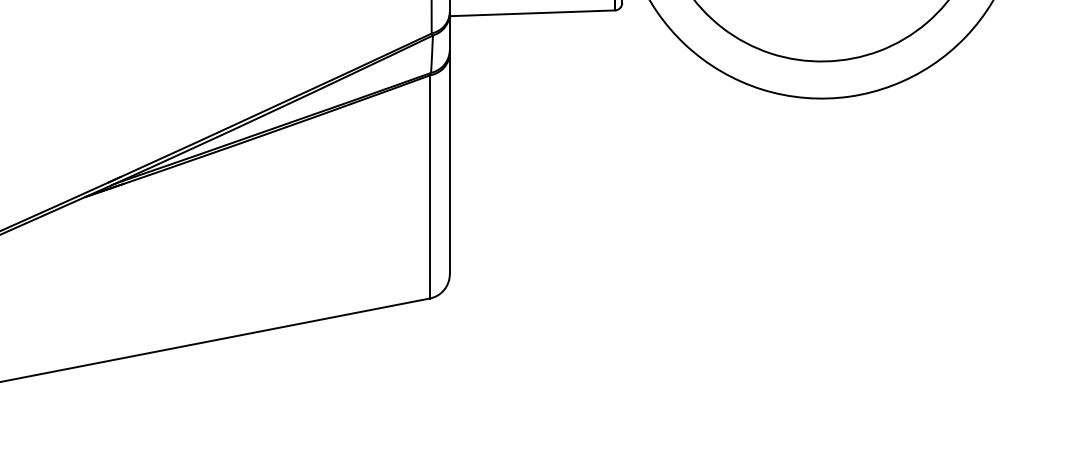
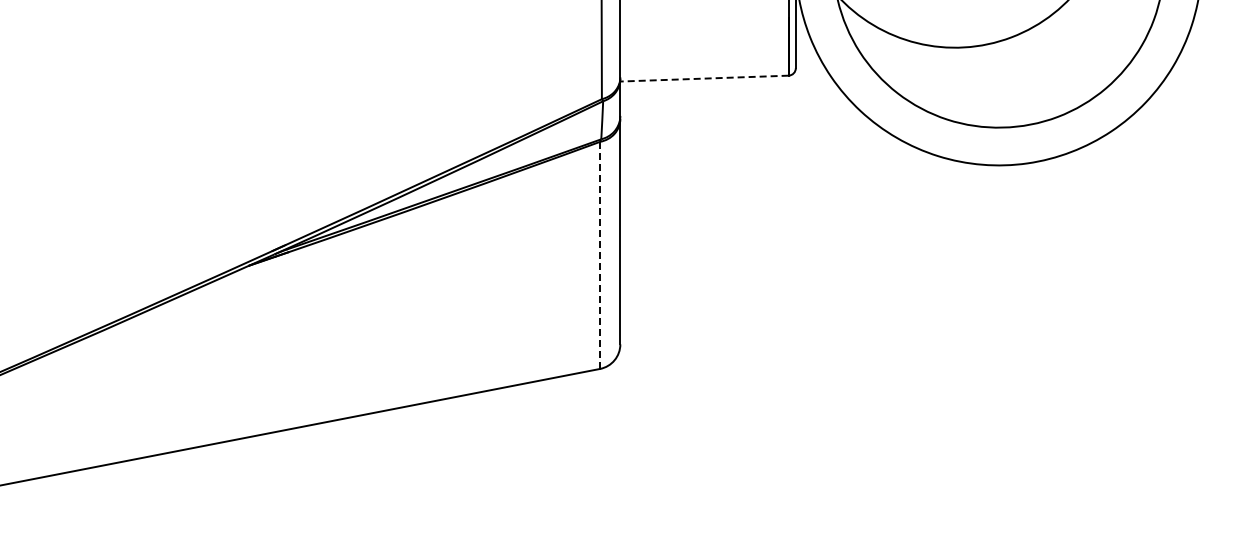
line: (531, 13) -> (703, 78), solid -> dashed
line: (430, 187) -> (600, 255), solid -> dashed

